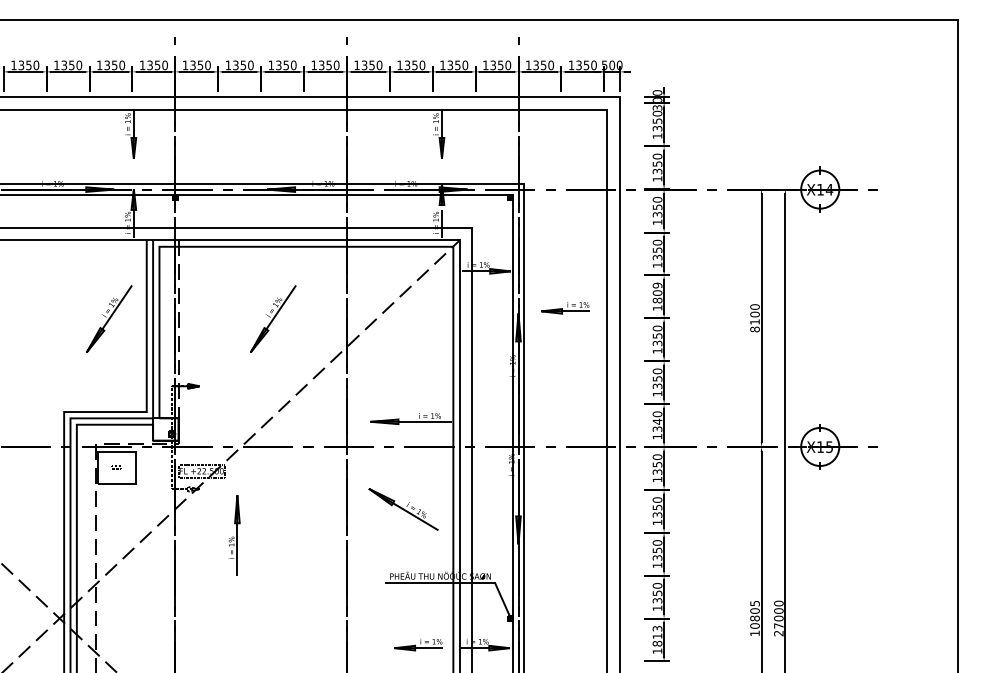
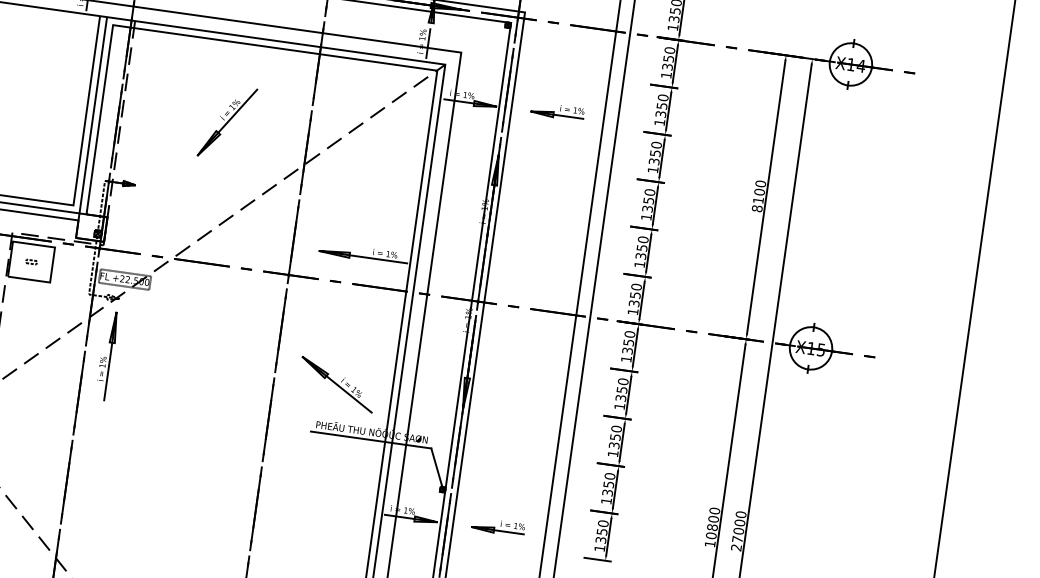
text: (657, 292) -> (655, 152), 1809 -> 1350
part: (565, 308) -> (557, 112), moved
part: (109, 318) -> (46, 96), removed
text: (657, 421) -> (635, 295), 1340 -> 1350
part: (403, 509) -> (337, 384), moved
part: (234, 535) -> (107, 355), moved
text: (754, 603) -> (714, 510), 10805 -> 10800
text: (657, 635) -> (602, 531), 1813 -> 1350
part: (418, 644) -> (498, 526), moved

